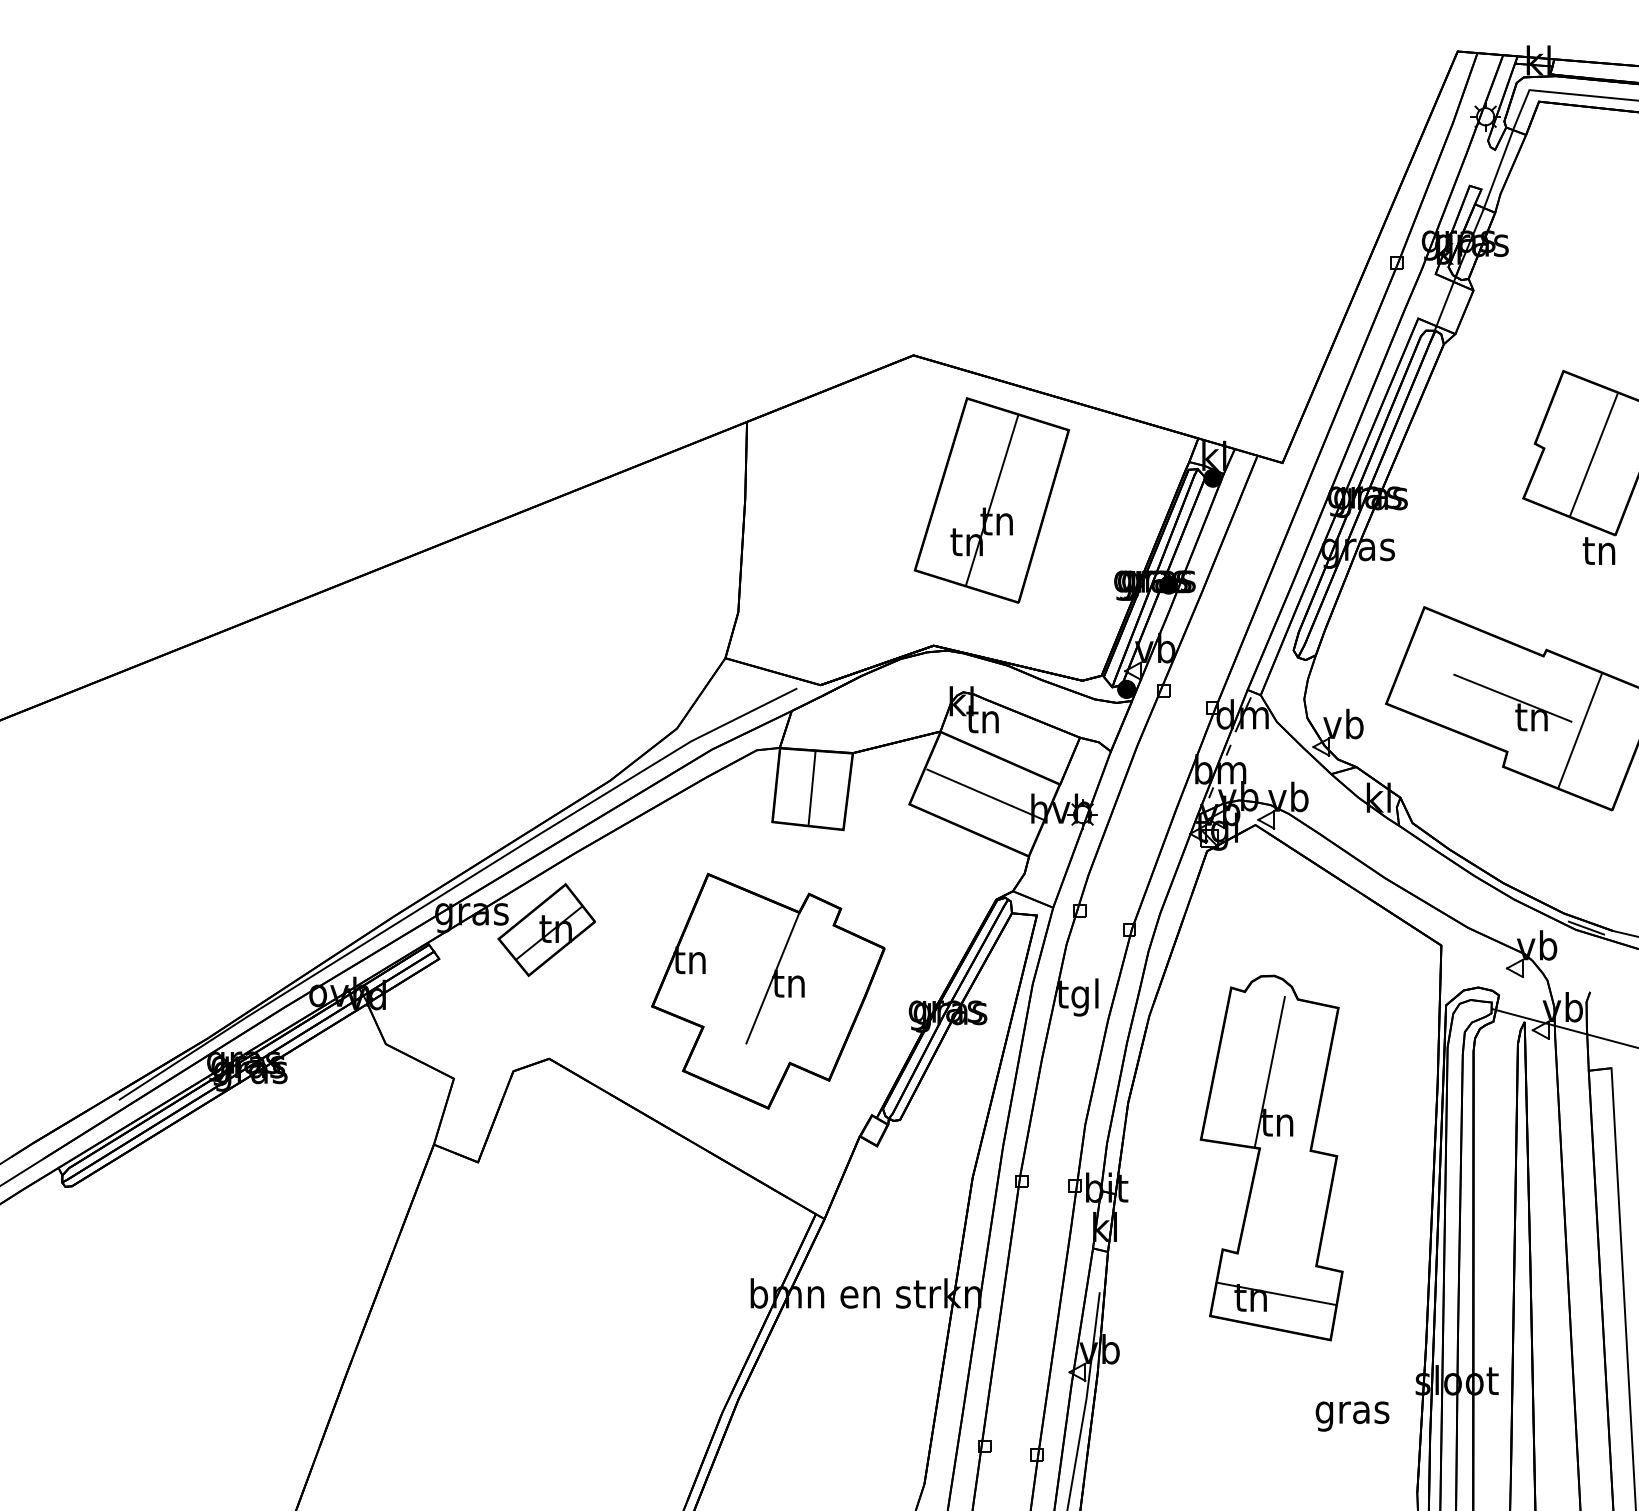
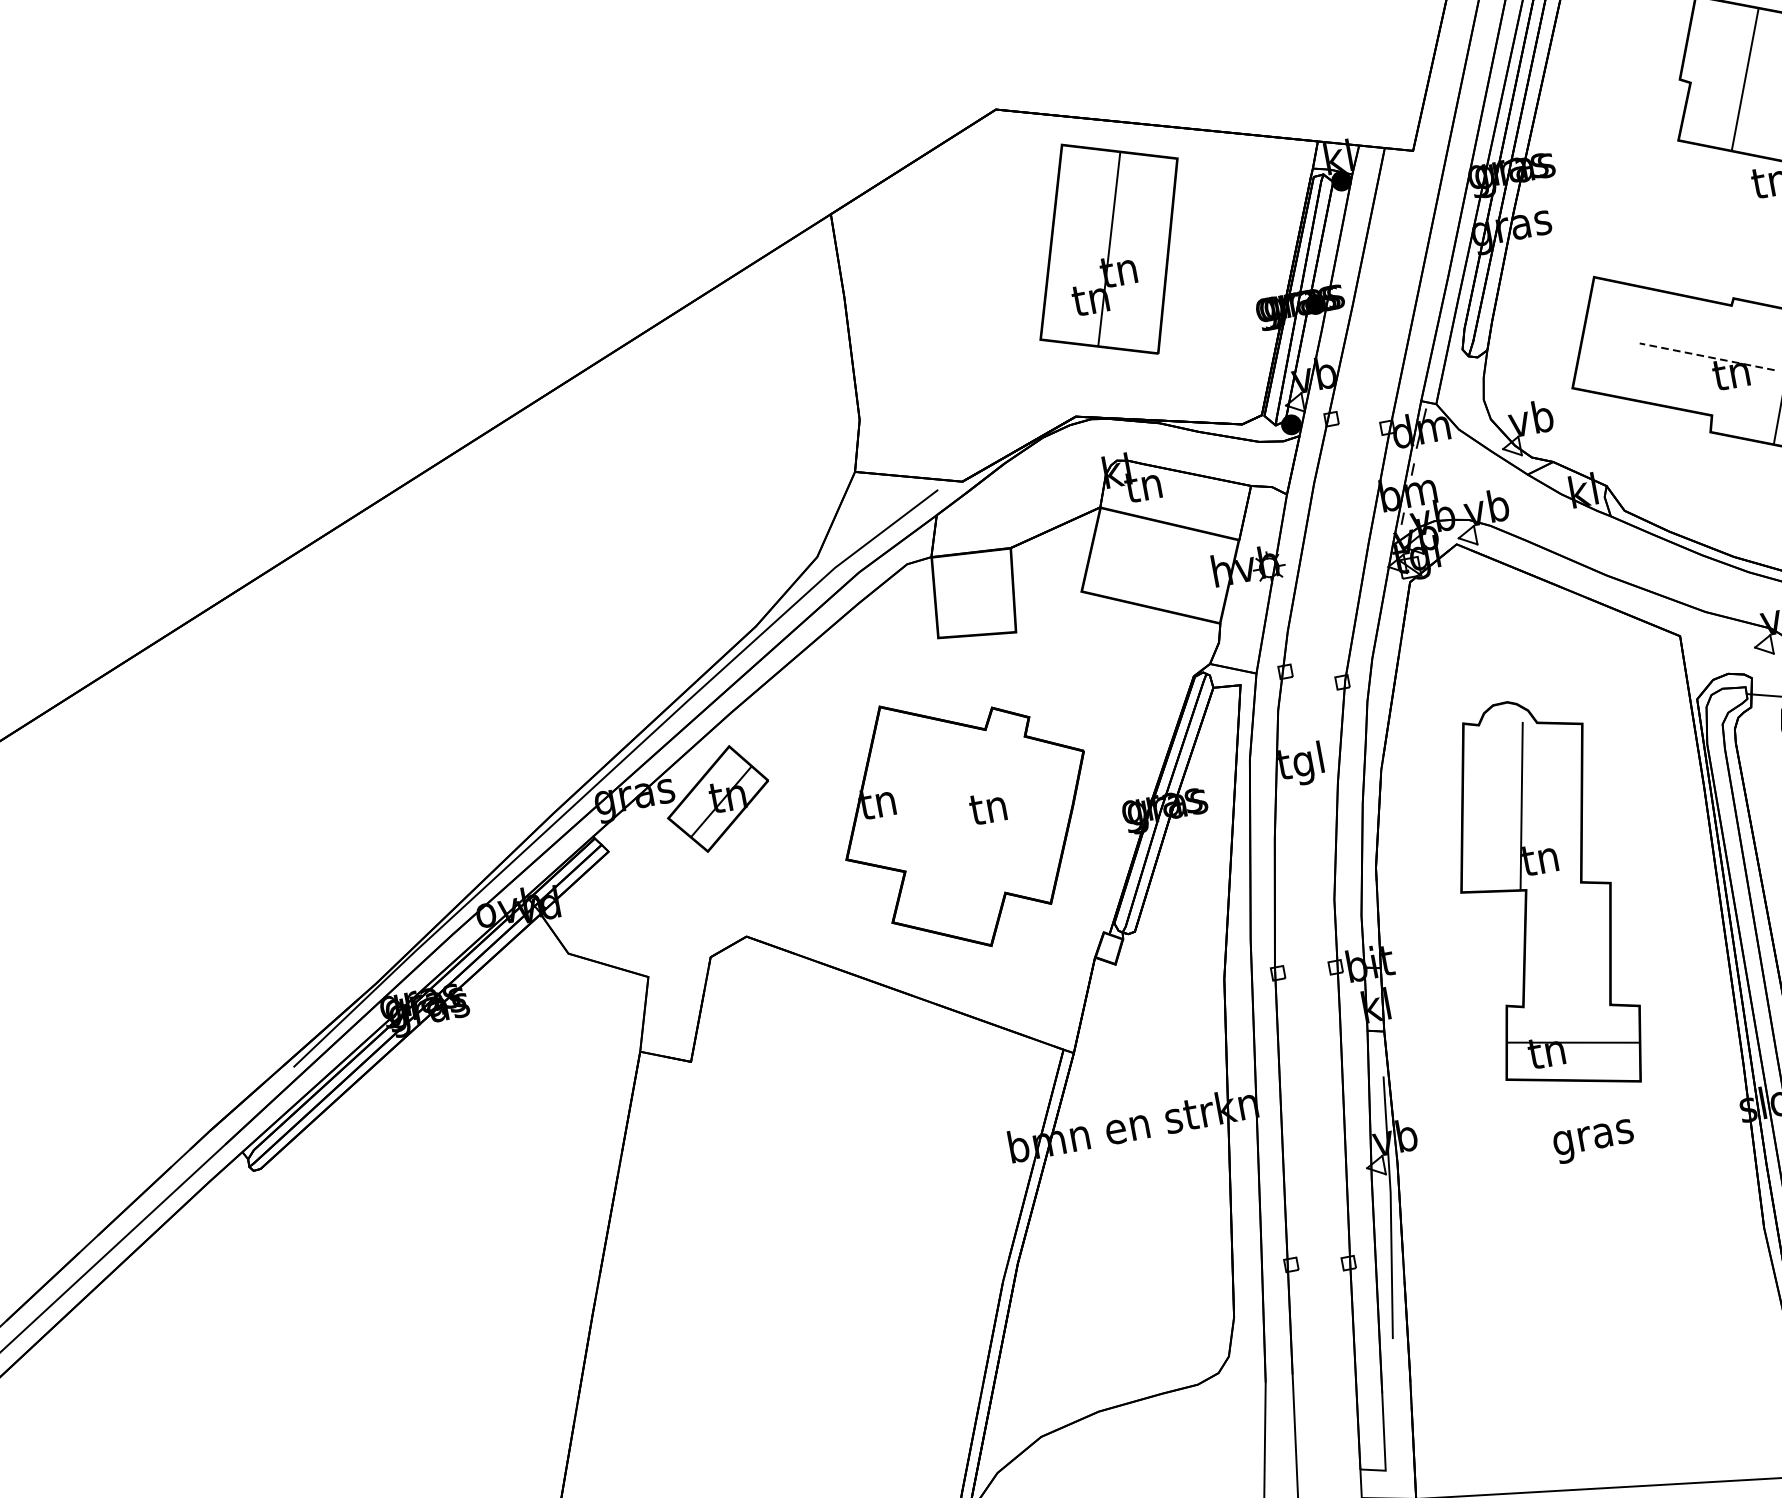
line: (1512, 698) -> (1706, 357), solid -> dashed
line: (811, 788) -> (973, 594), removed
line: (985, 794) -> (1161, 565), removed
line: (772, 978) -> (969, 805), removed
text: (1352, 1416) -> (1593, 1141), moved

